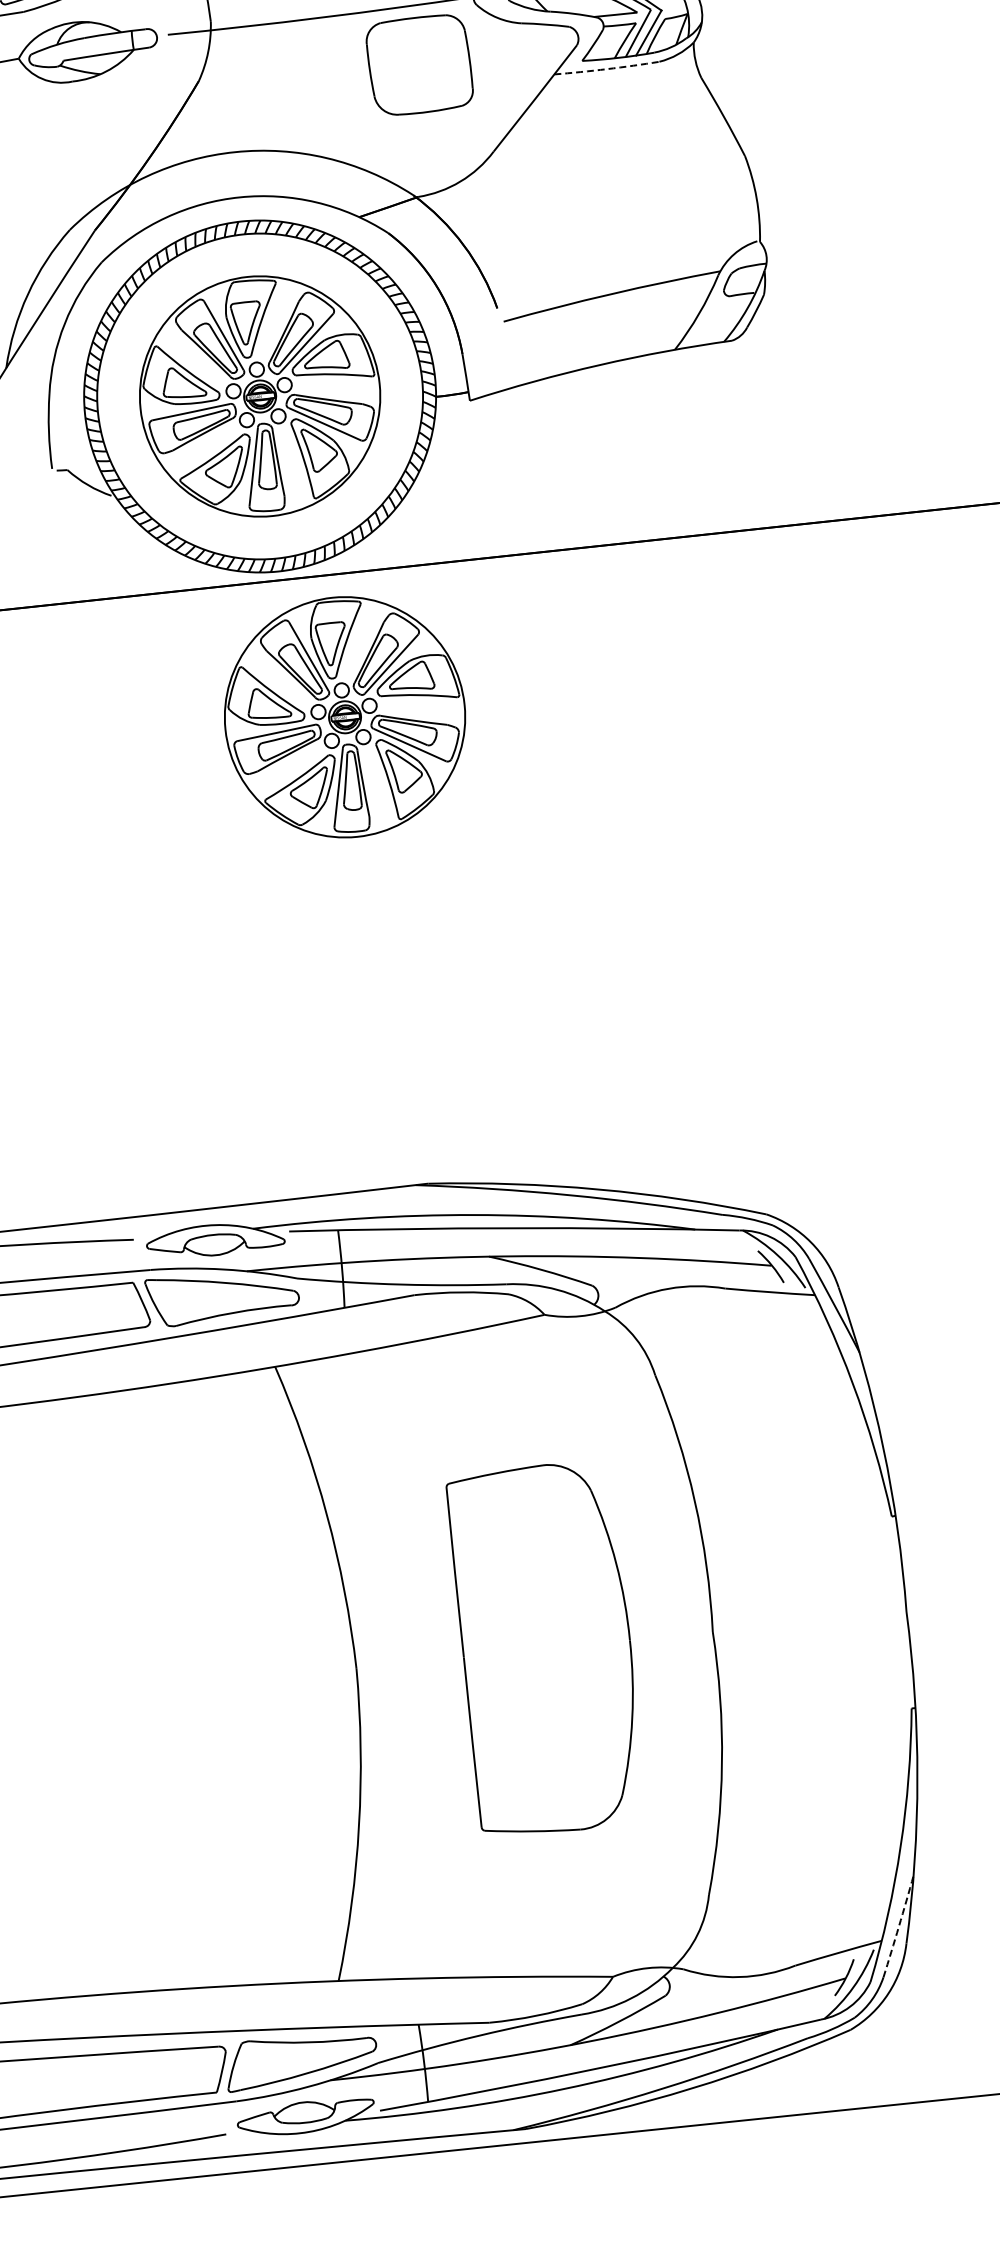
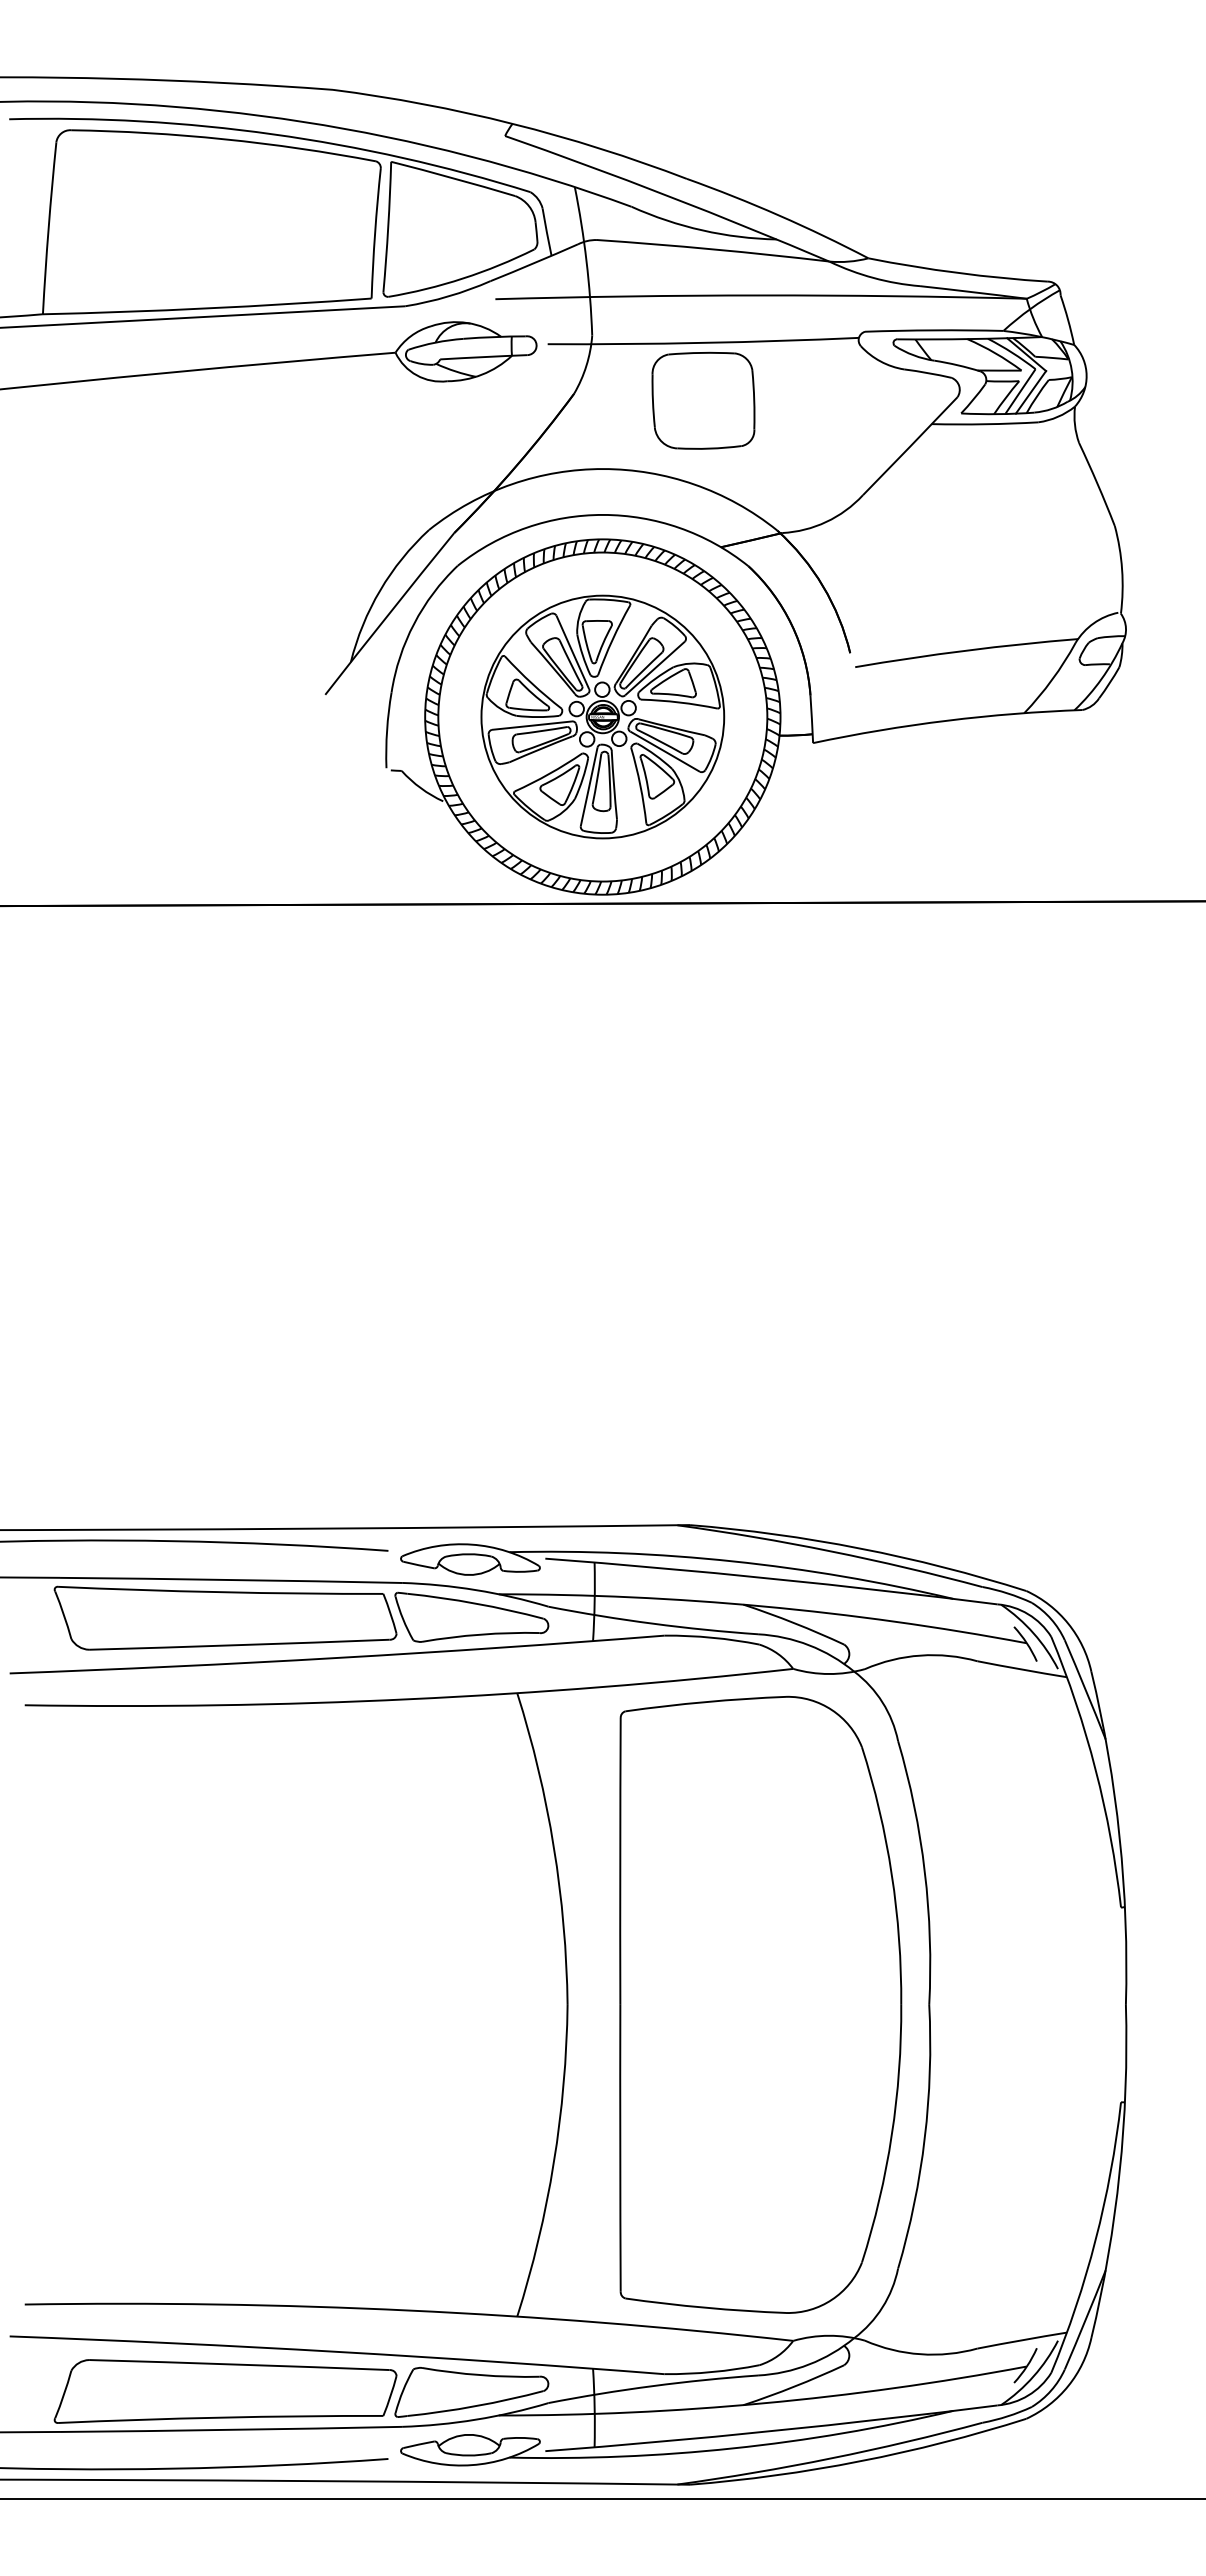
part: (419, 64) -> (703, 400), moved
arc: (607, 69) -> (985, 424), dashed -> solid
part: (344, 716) -> (654, 1047), removed
part: (546, 1648) -> (760, 2004), size x1.67
arc: (898, 1927) -> (1085, 2320), dashed -> solid

